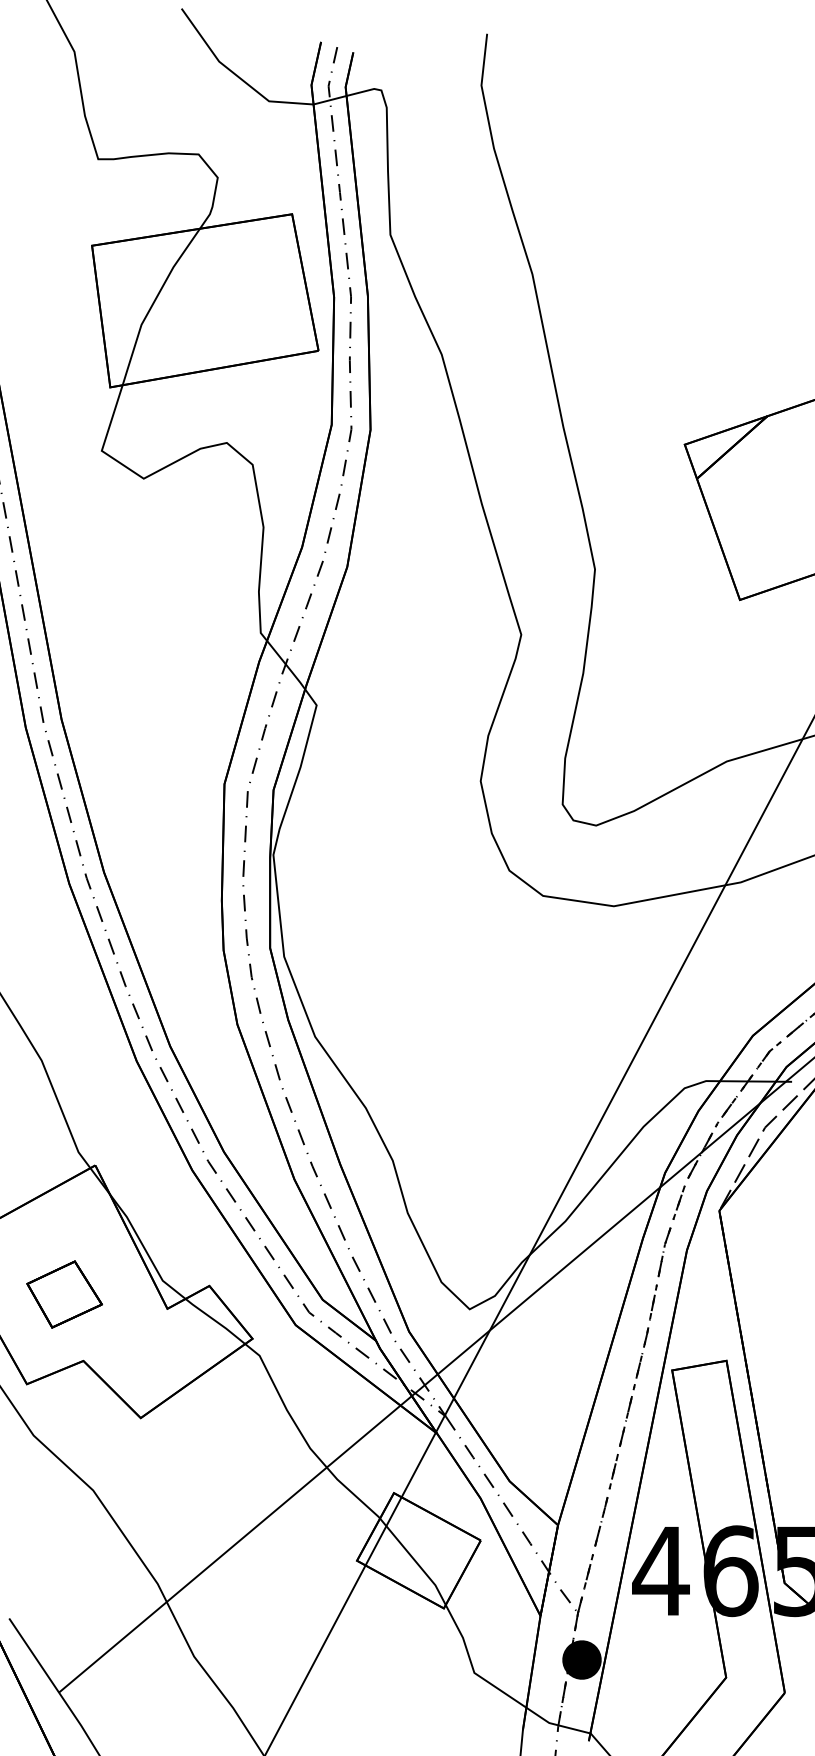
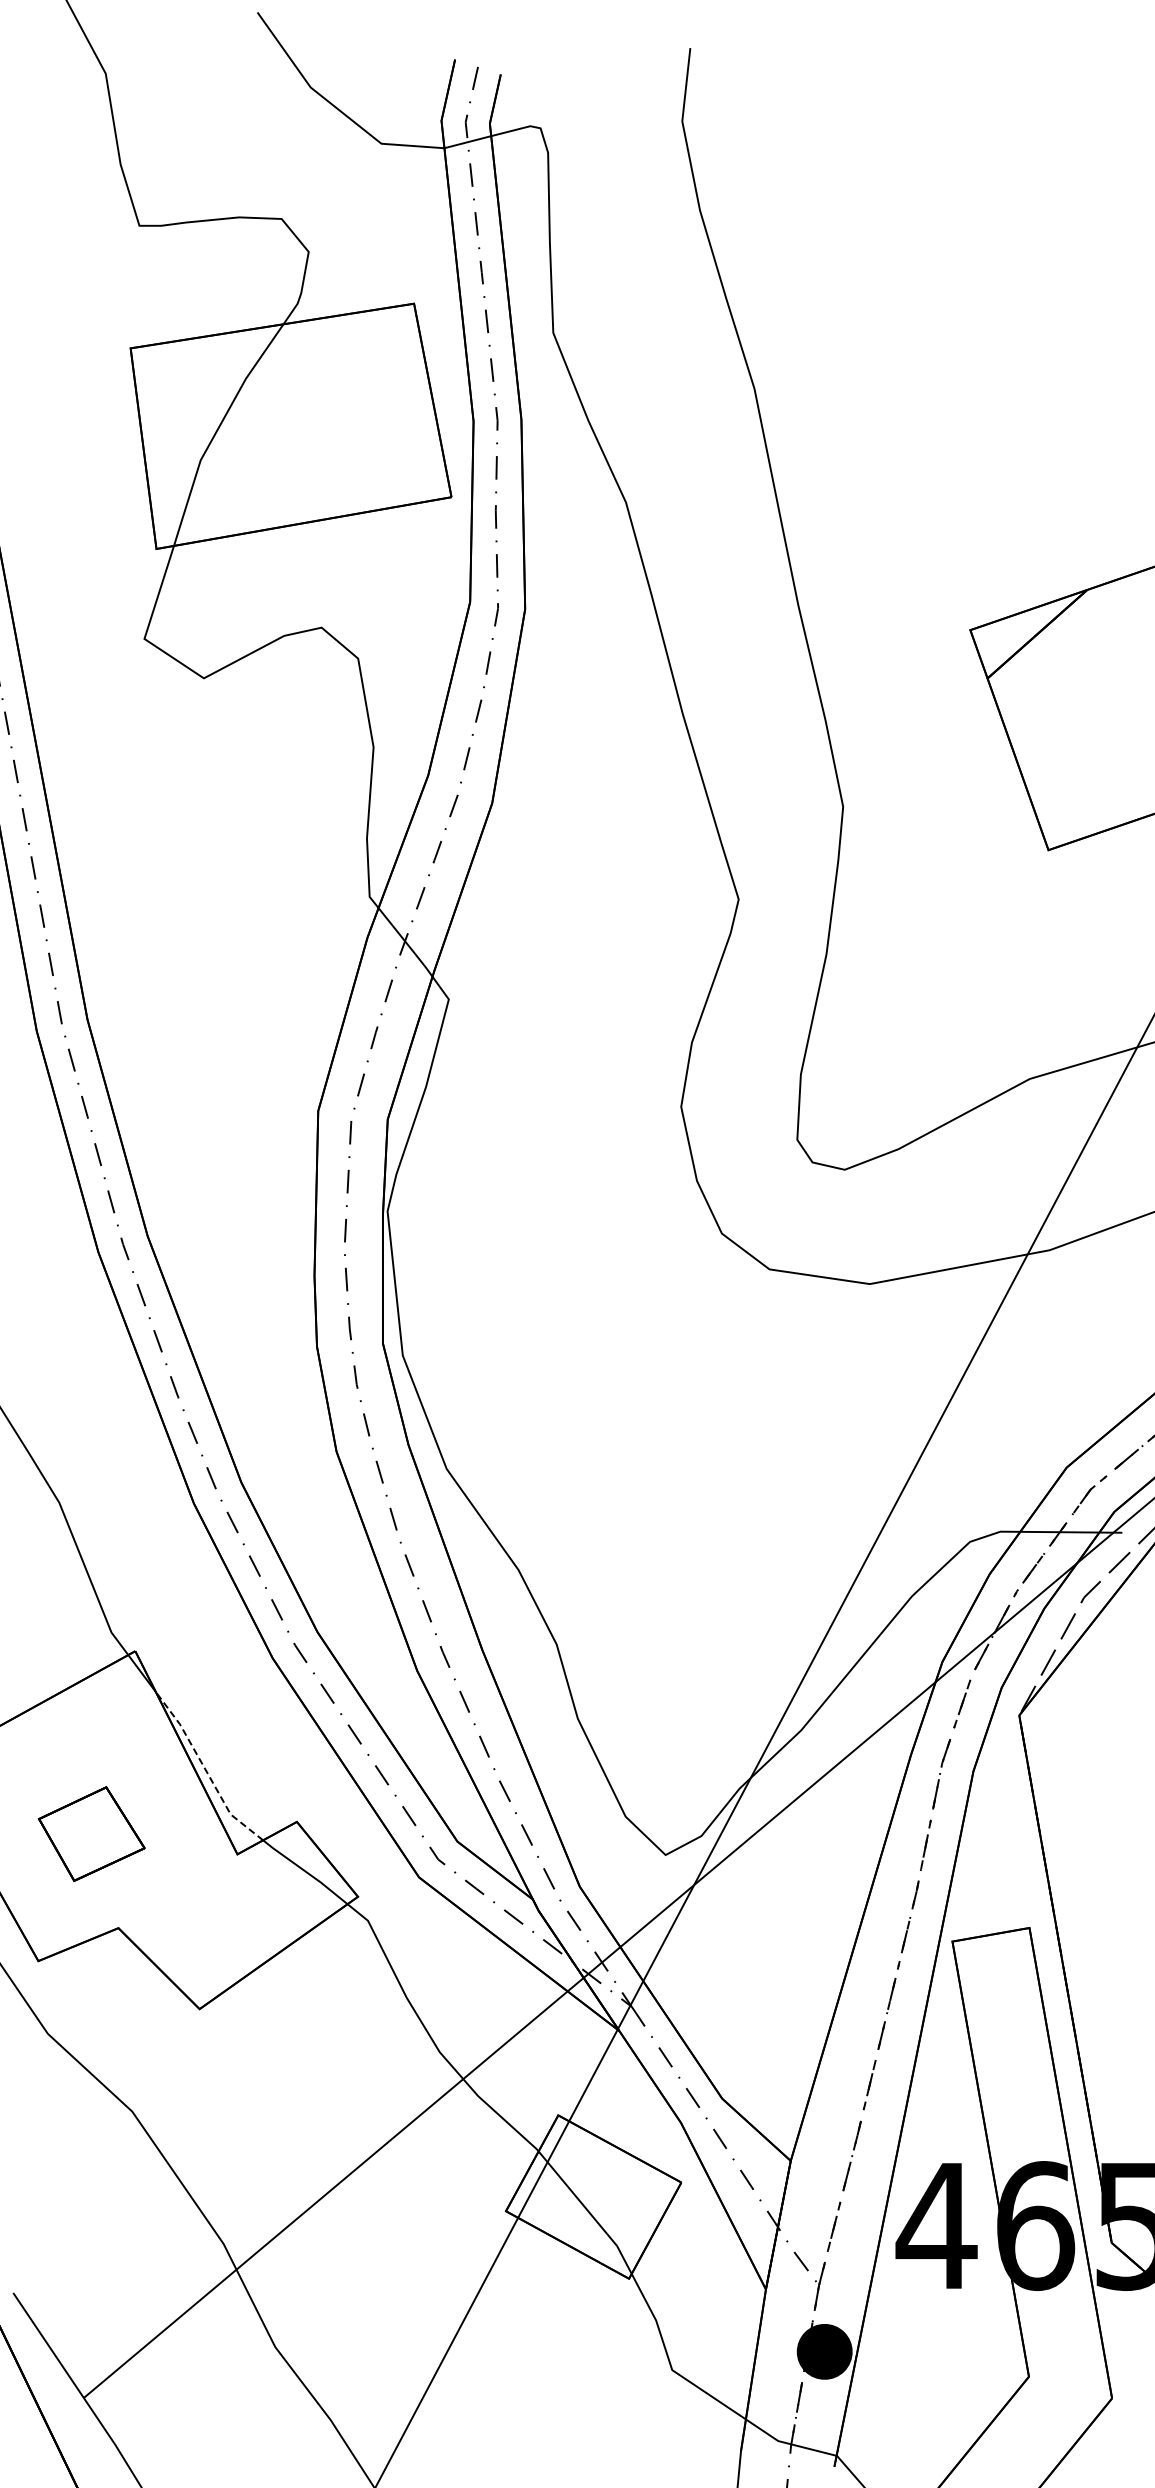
line: (144, 1248) -> (205, 1769), solid -> dashed

